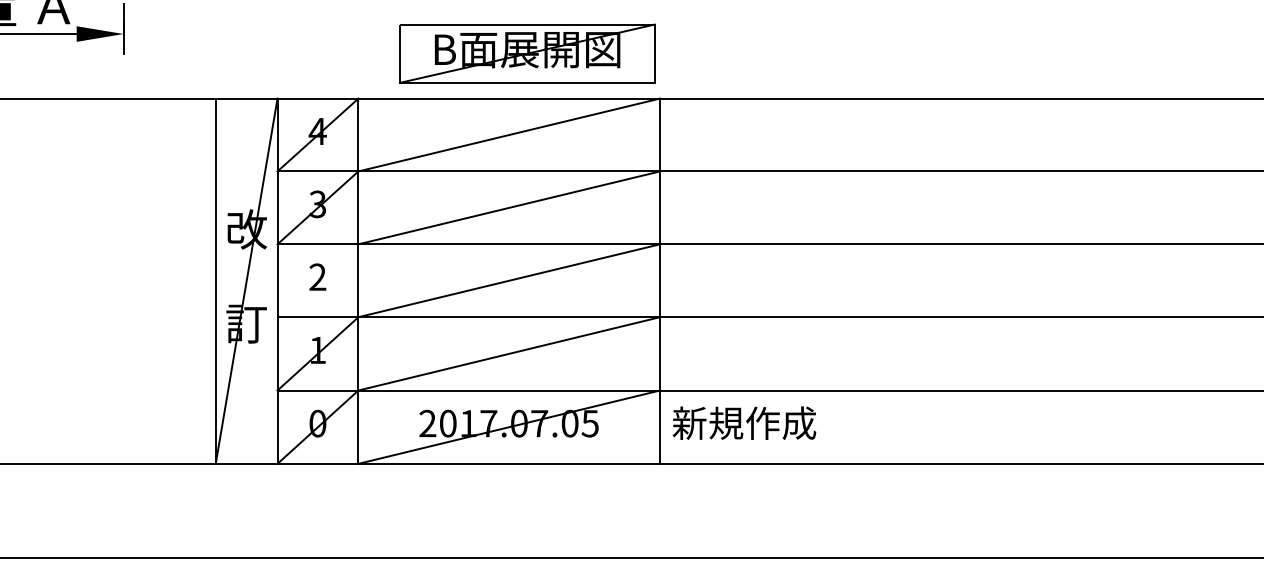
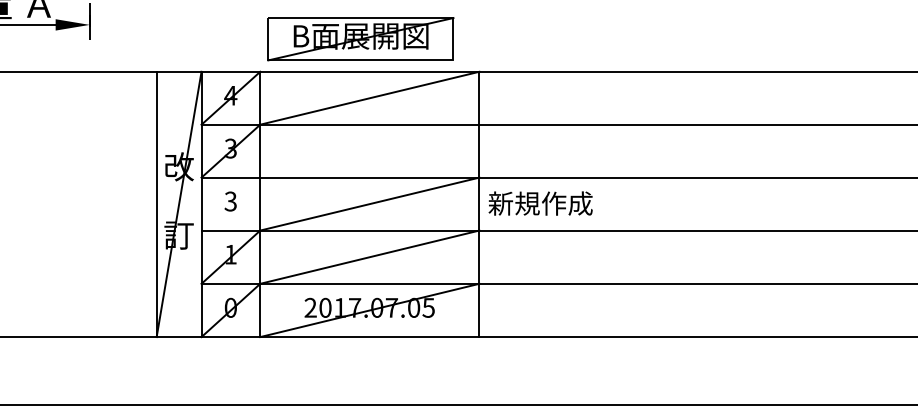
part: (526, 54) -> (360, 39), moved
line: (508, 206) -> (369, 150), removed
text: (317, 277) -> (230, 201), 2 -> 3
text: (744, 423) -> (540, 203), moved

